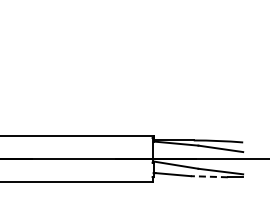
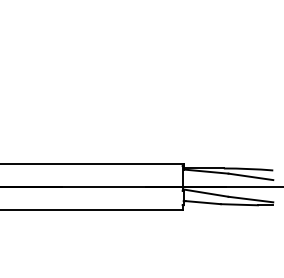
line: (209, 176) -> (239, 204), dashed -> solid

